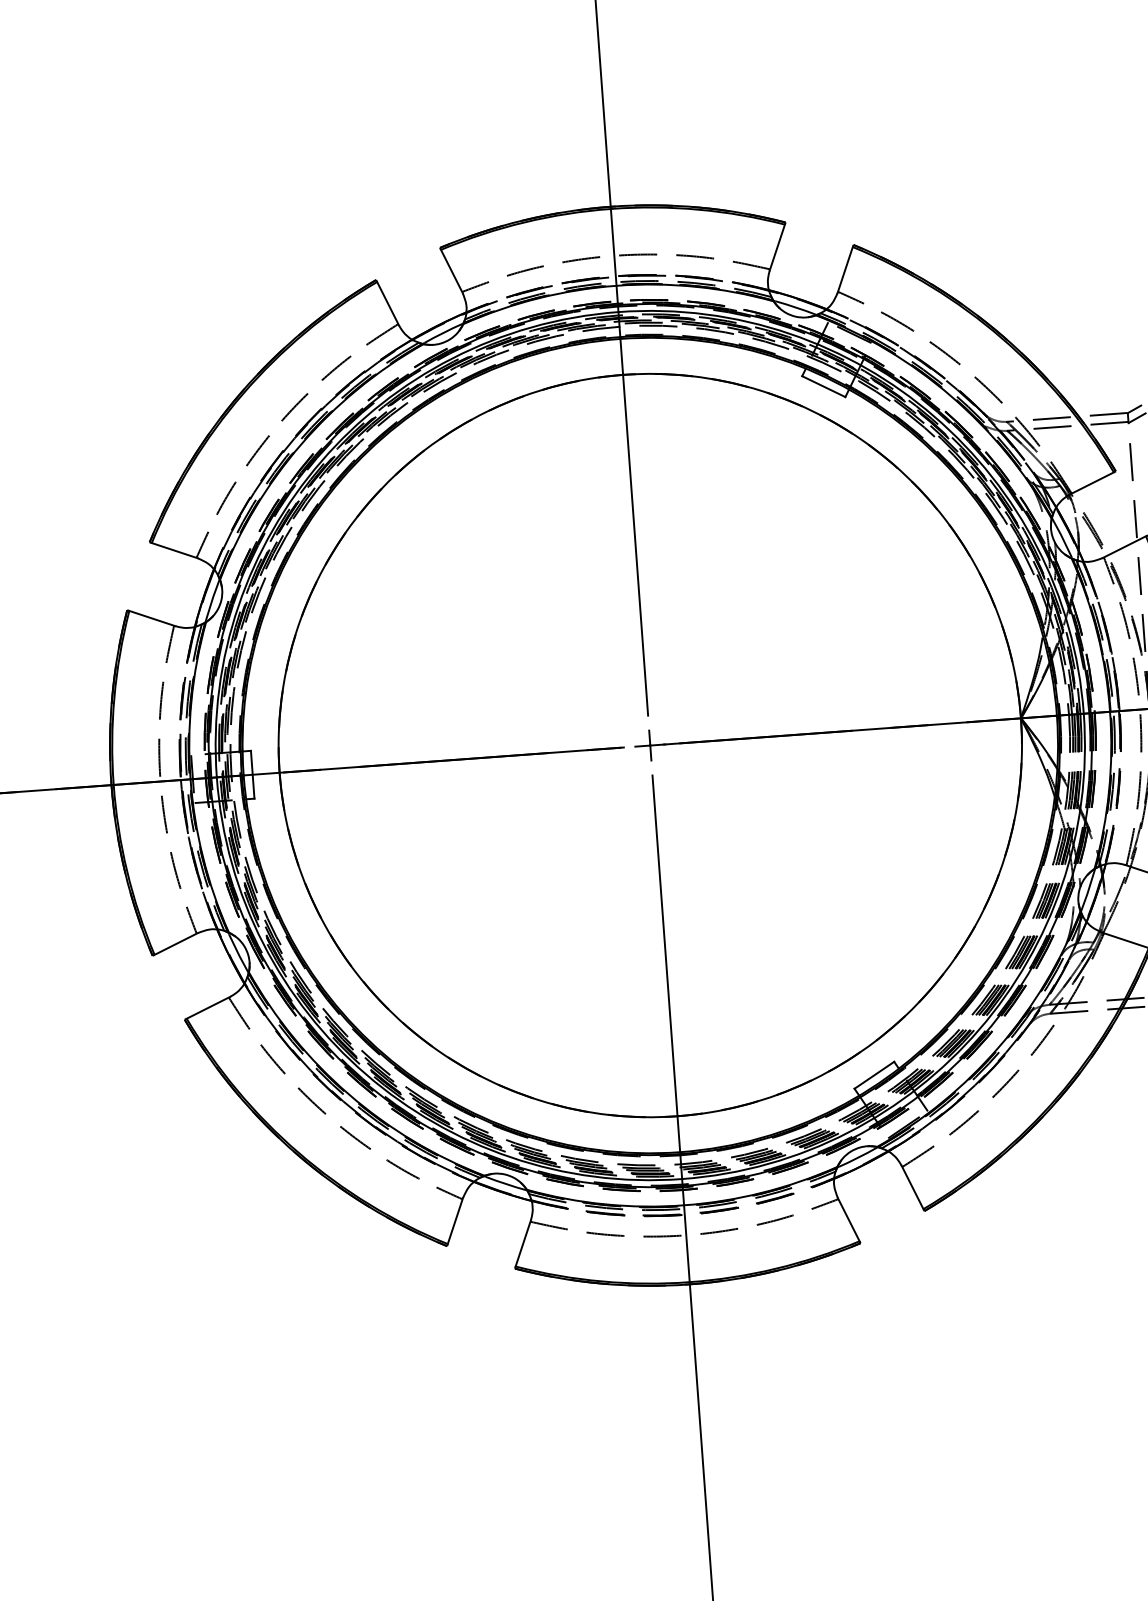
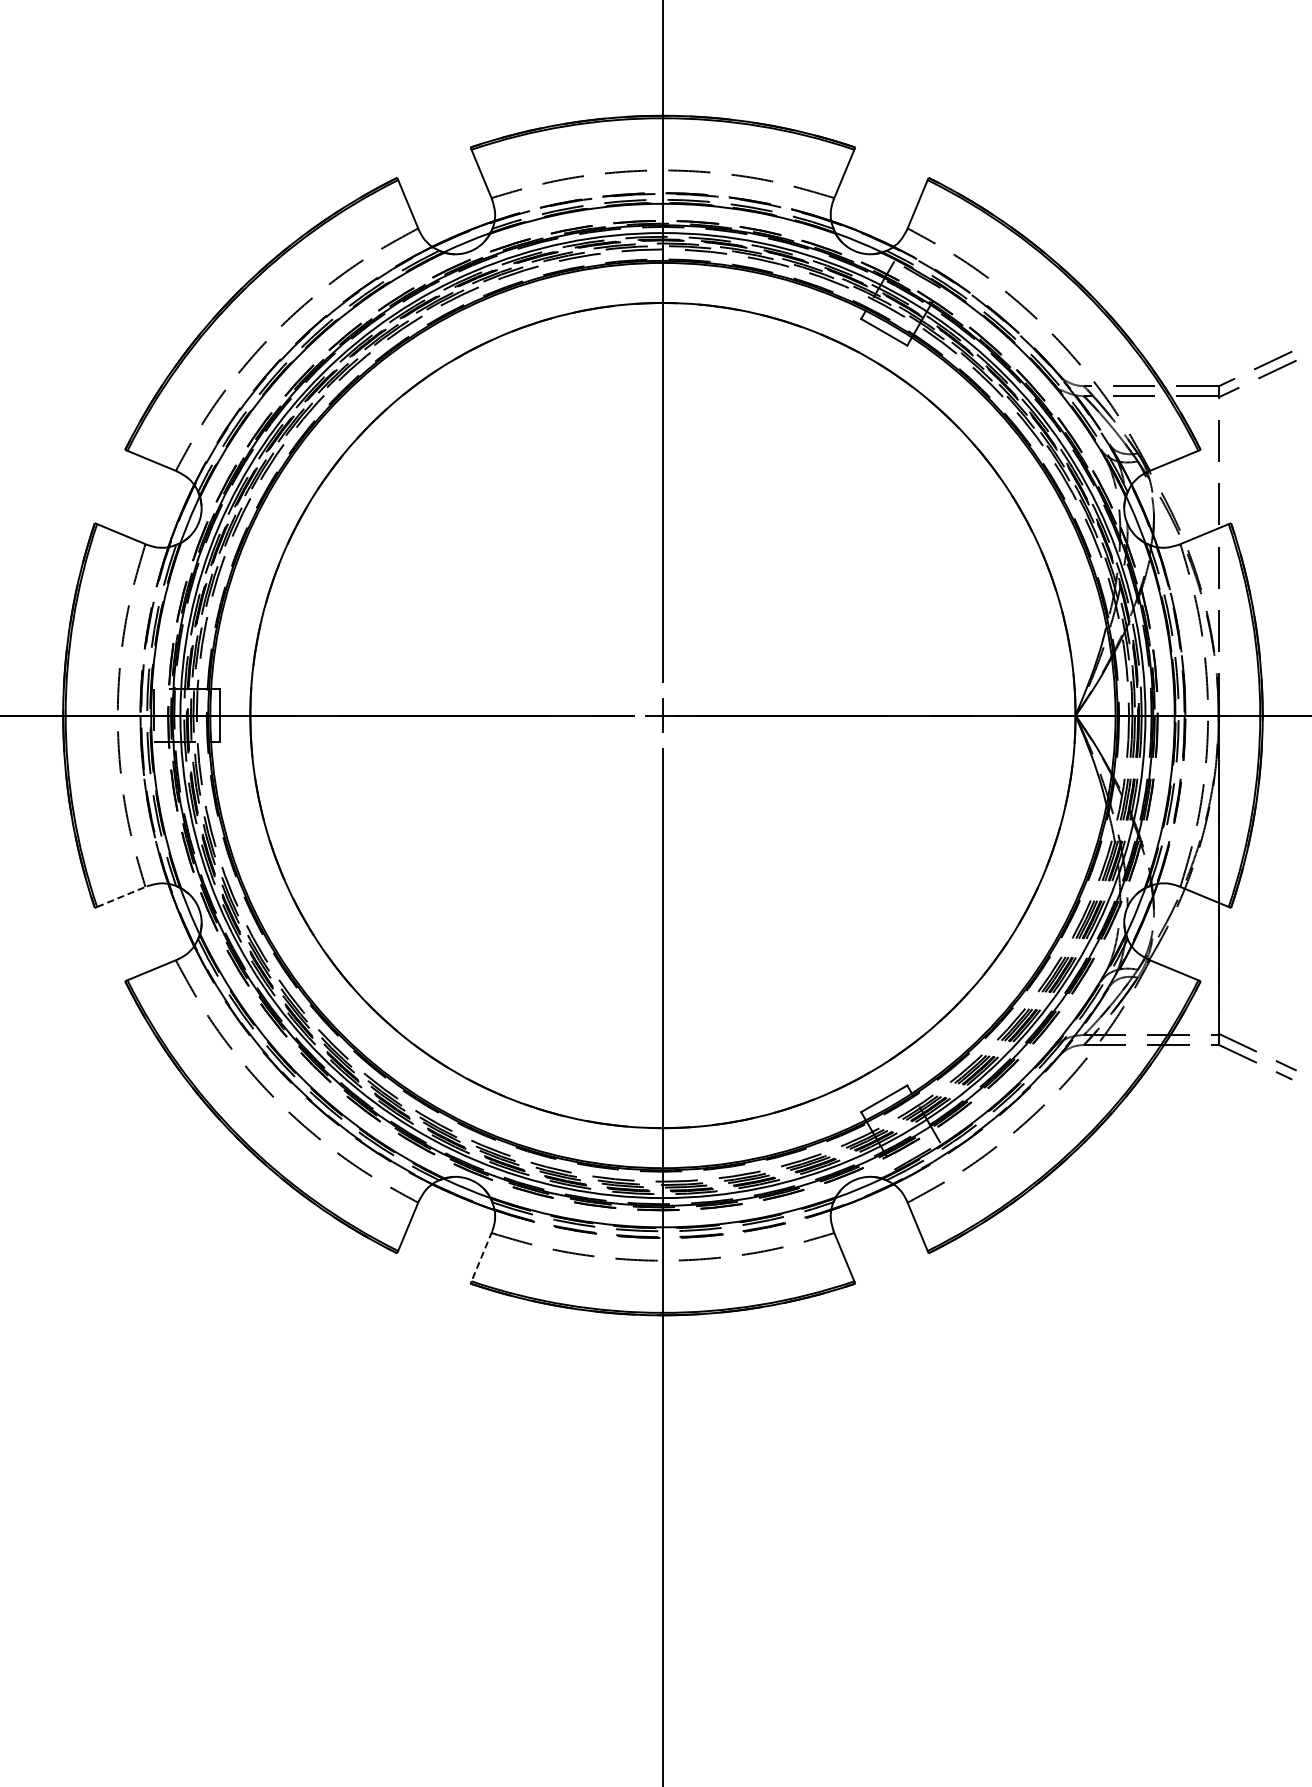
line: (175, 943) -> (121, 896), solid -> dashed
line: (522, 1243) -> (481, 1256), solid -> dashed

